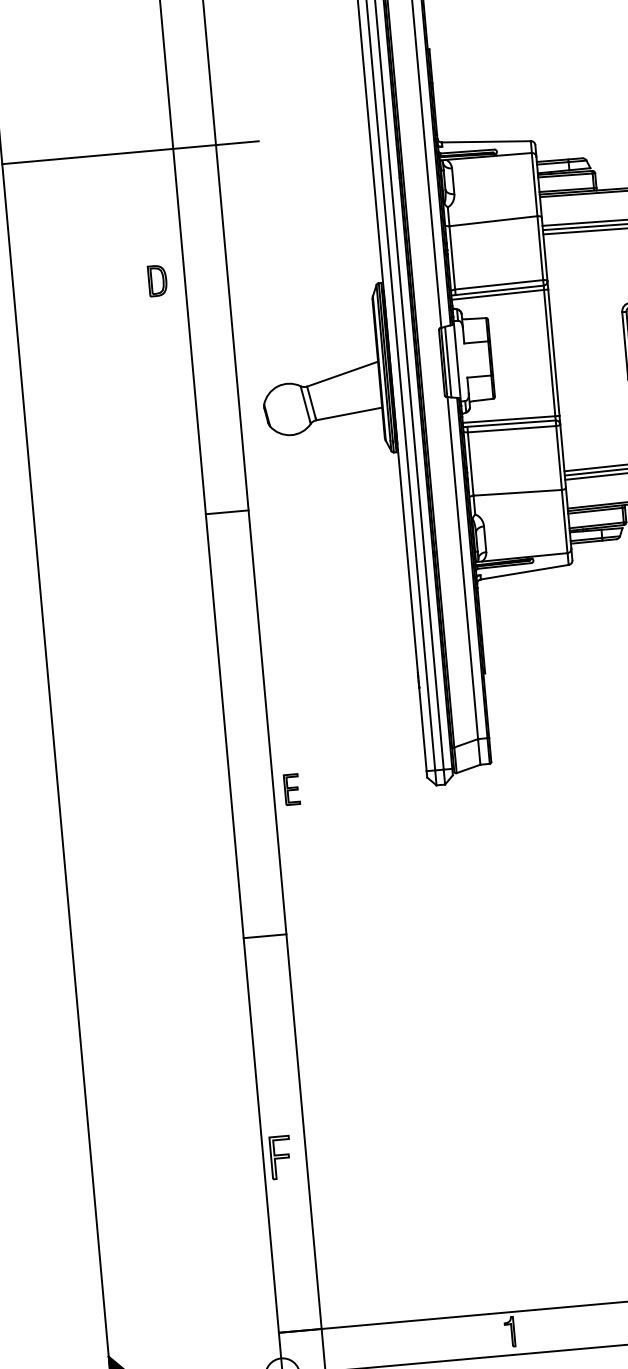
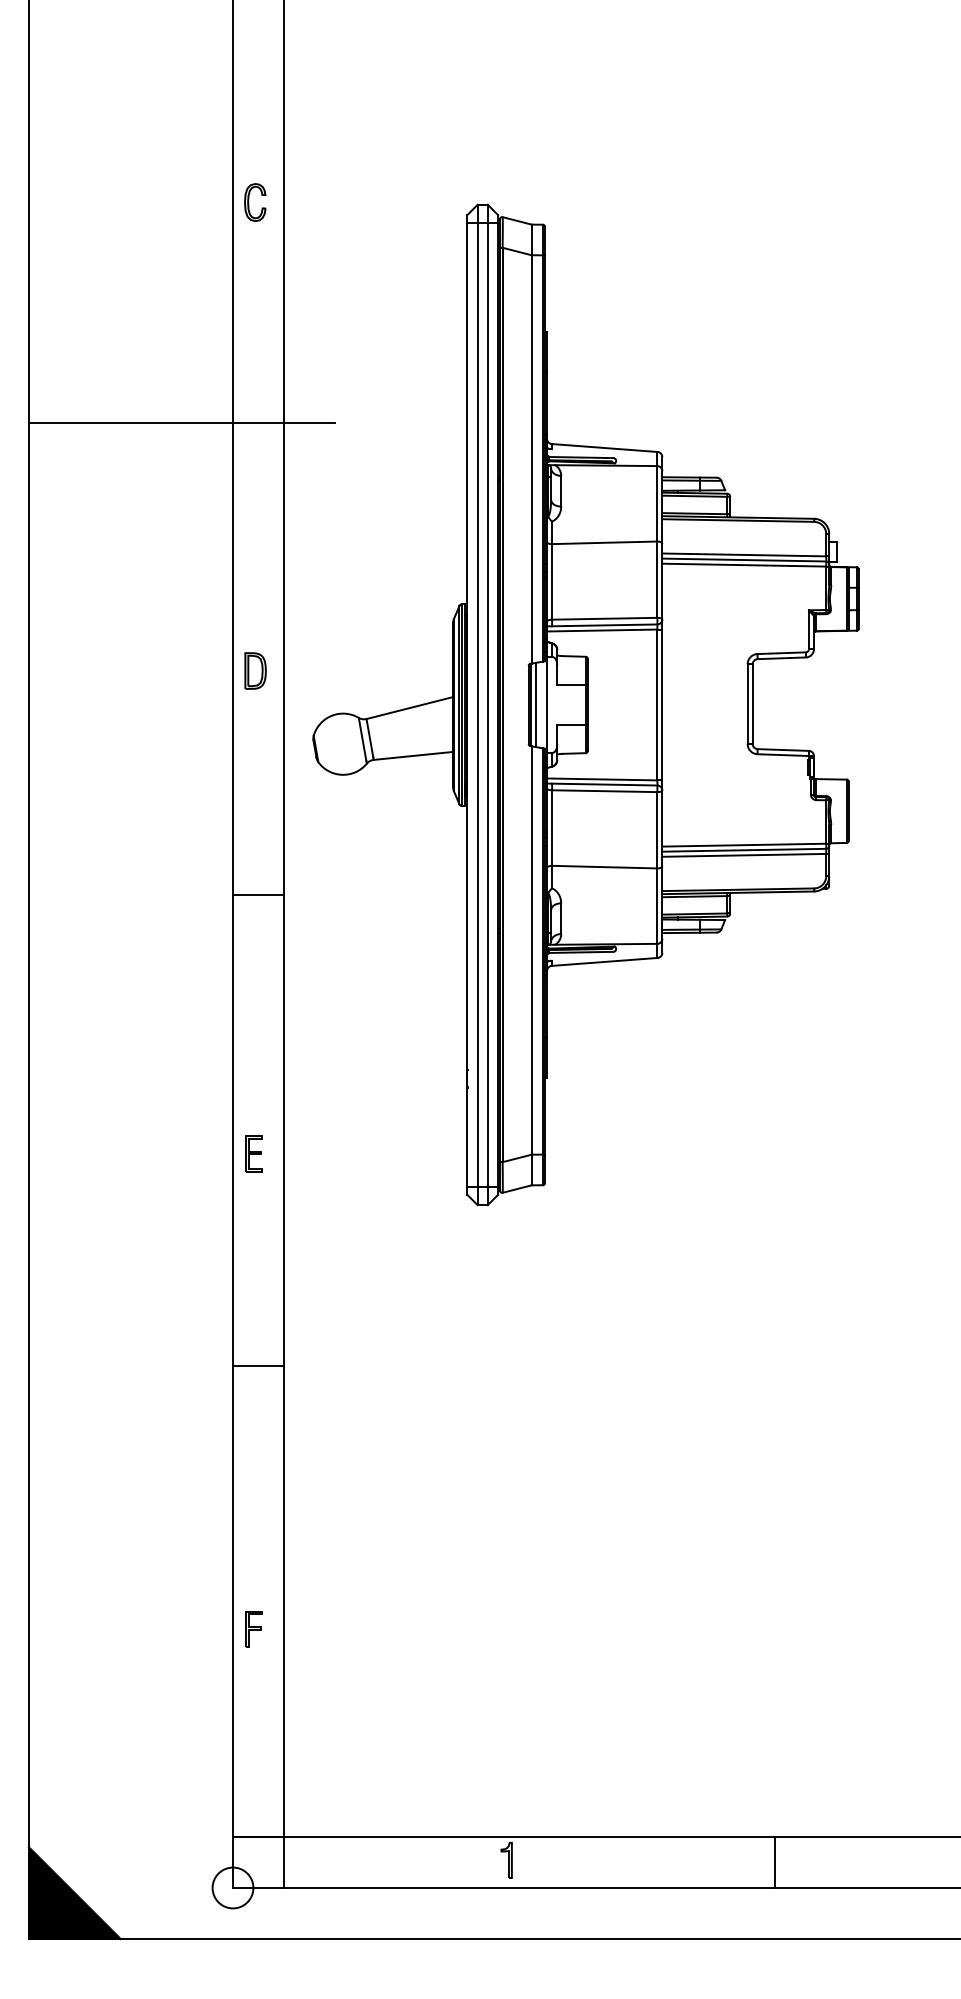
part: (157, 280) -> (255, 670), moved
line: (227, 512) -> (258, 894), moved
part: (291, 789) -> (253, 1153), moved
part: (280, 1157) -> (253, 1629), size x0.71

